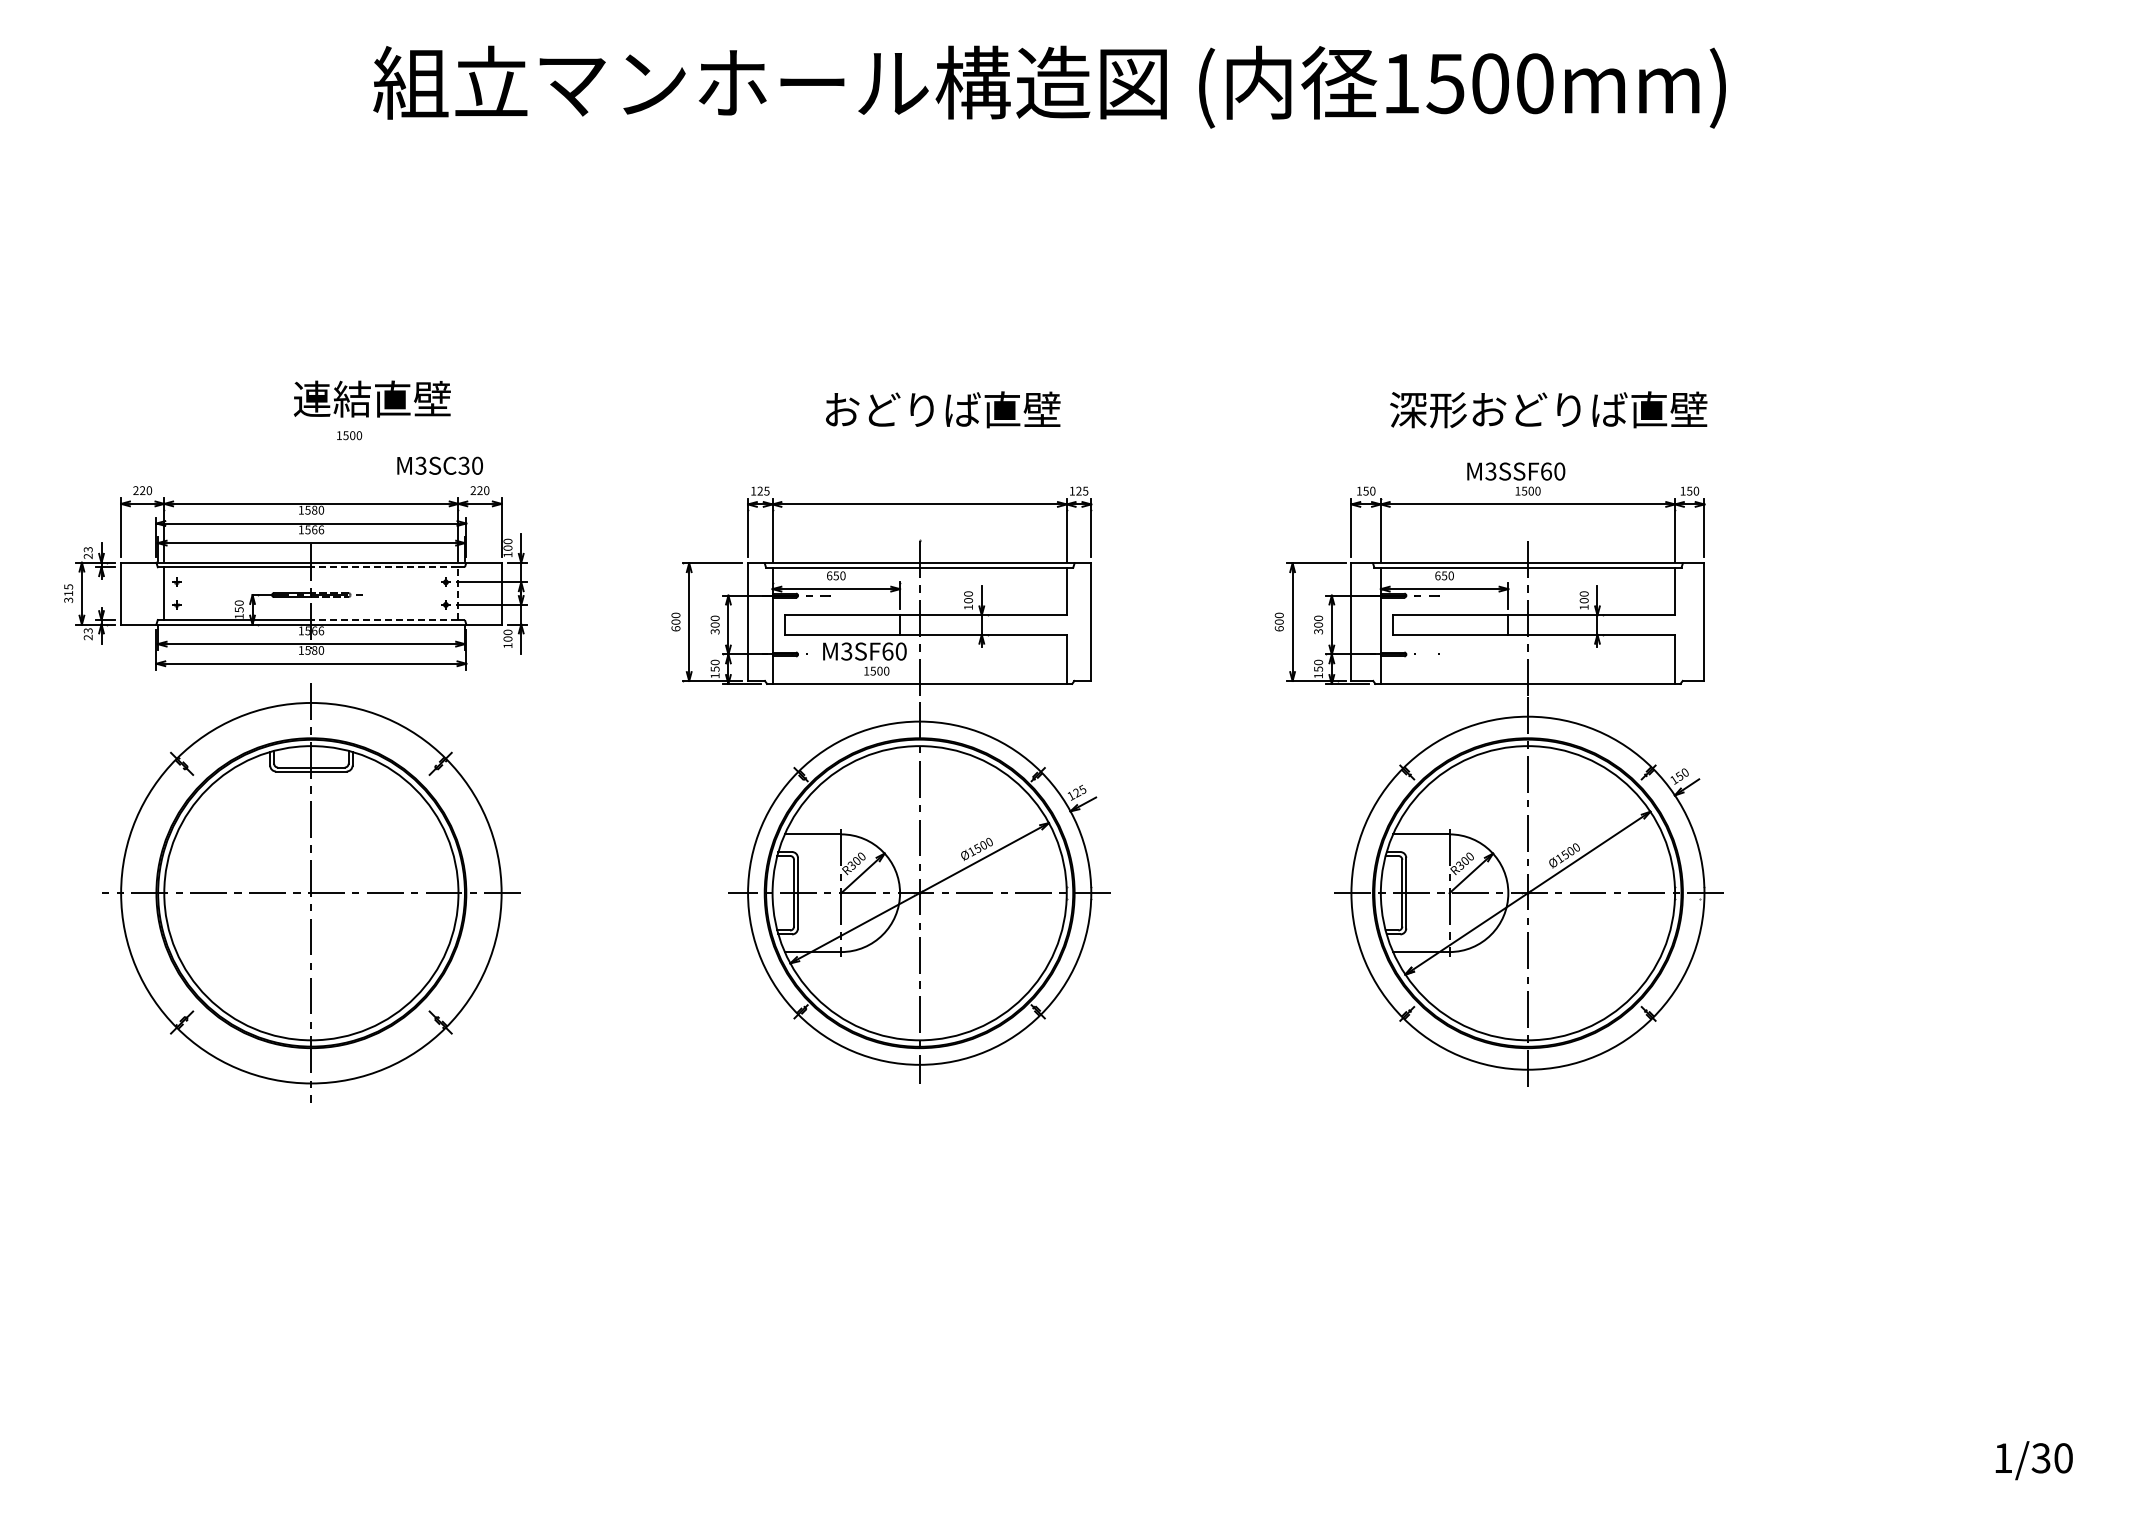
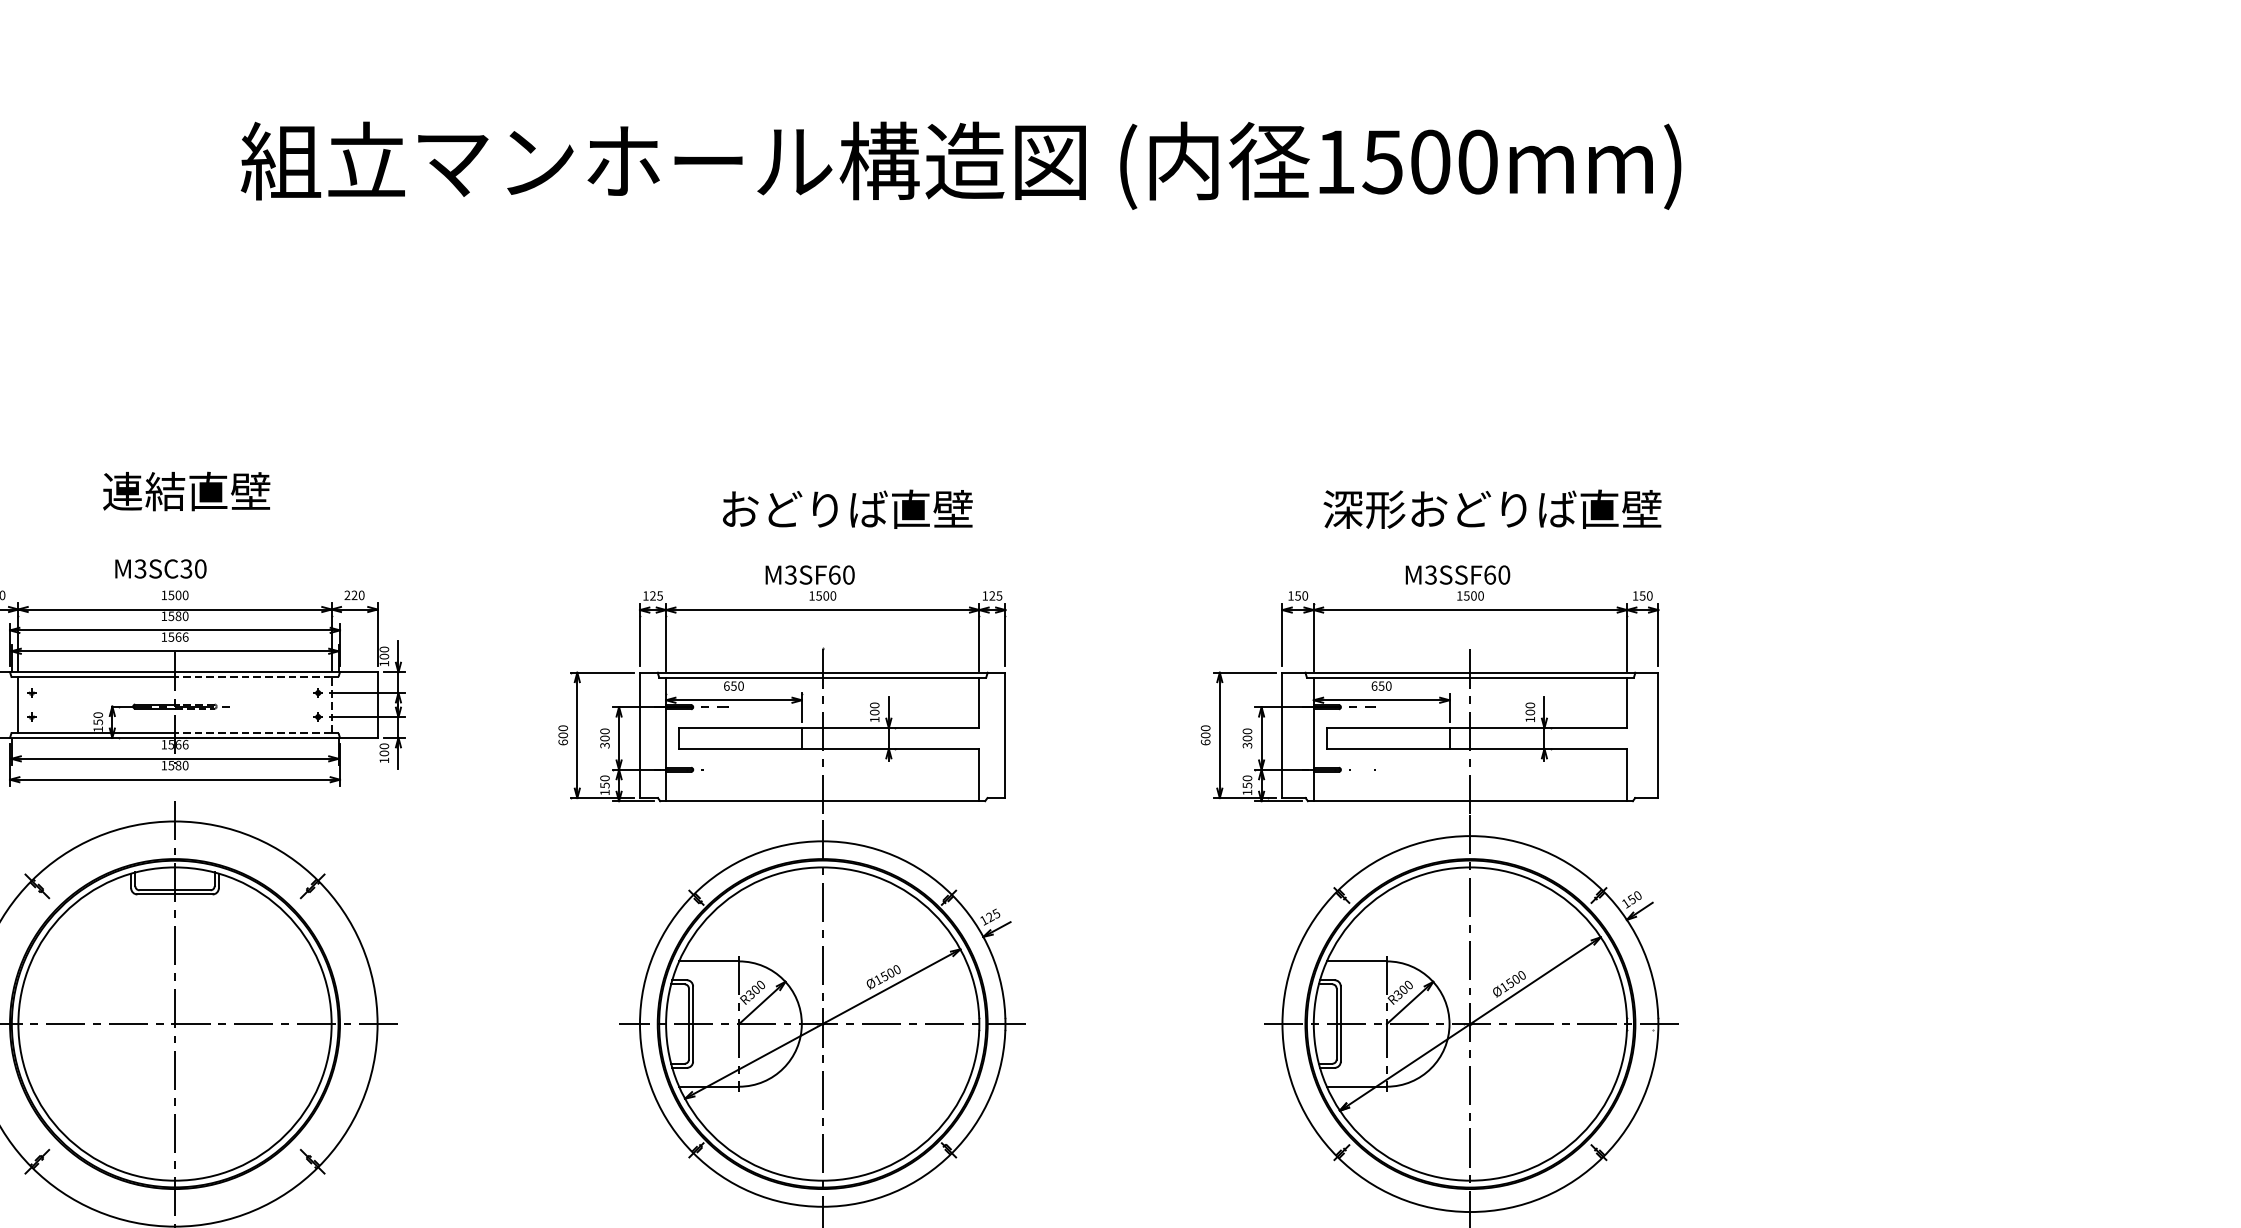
text: (371, 398) -> (185, 490), moved
text: (349, 435) -> (175, 595), moved
text: (439, 465) -> (160, 568), moved
text: (864, 658) -> (809, 582), moved

